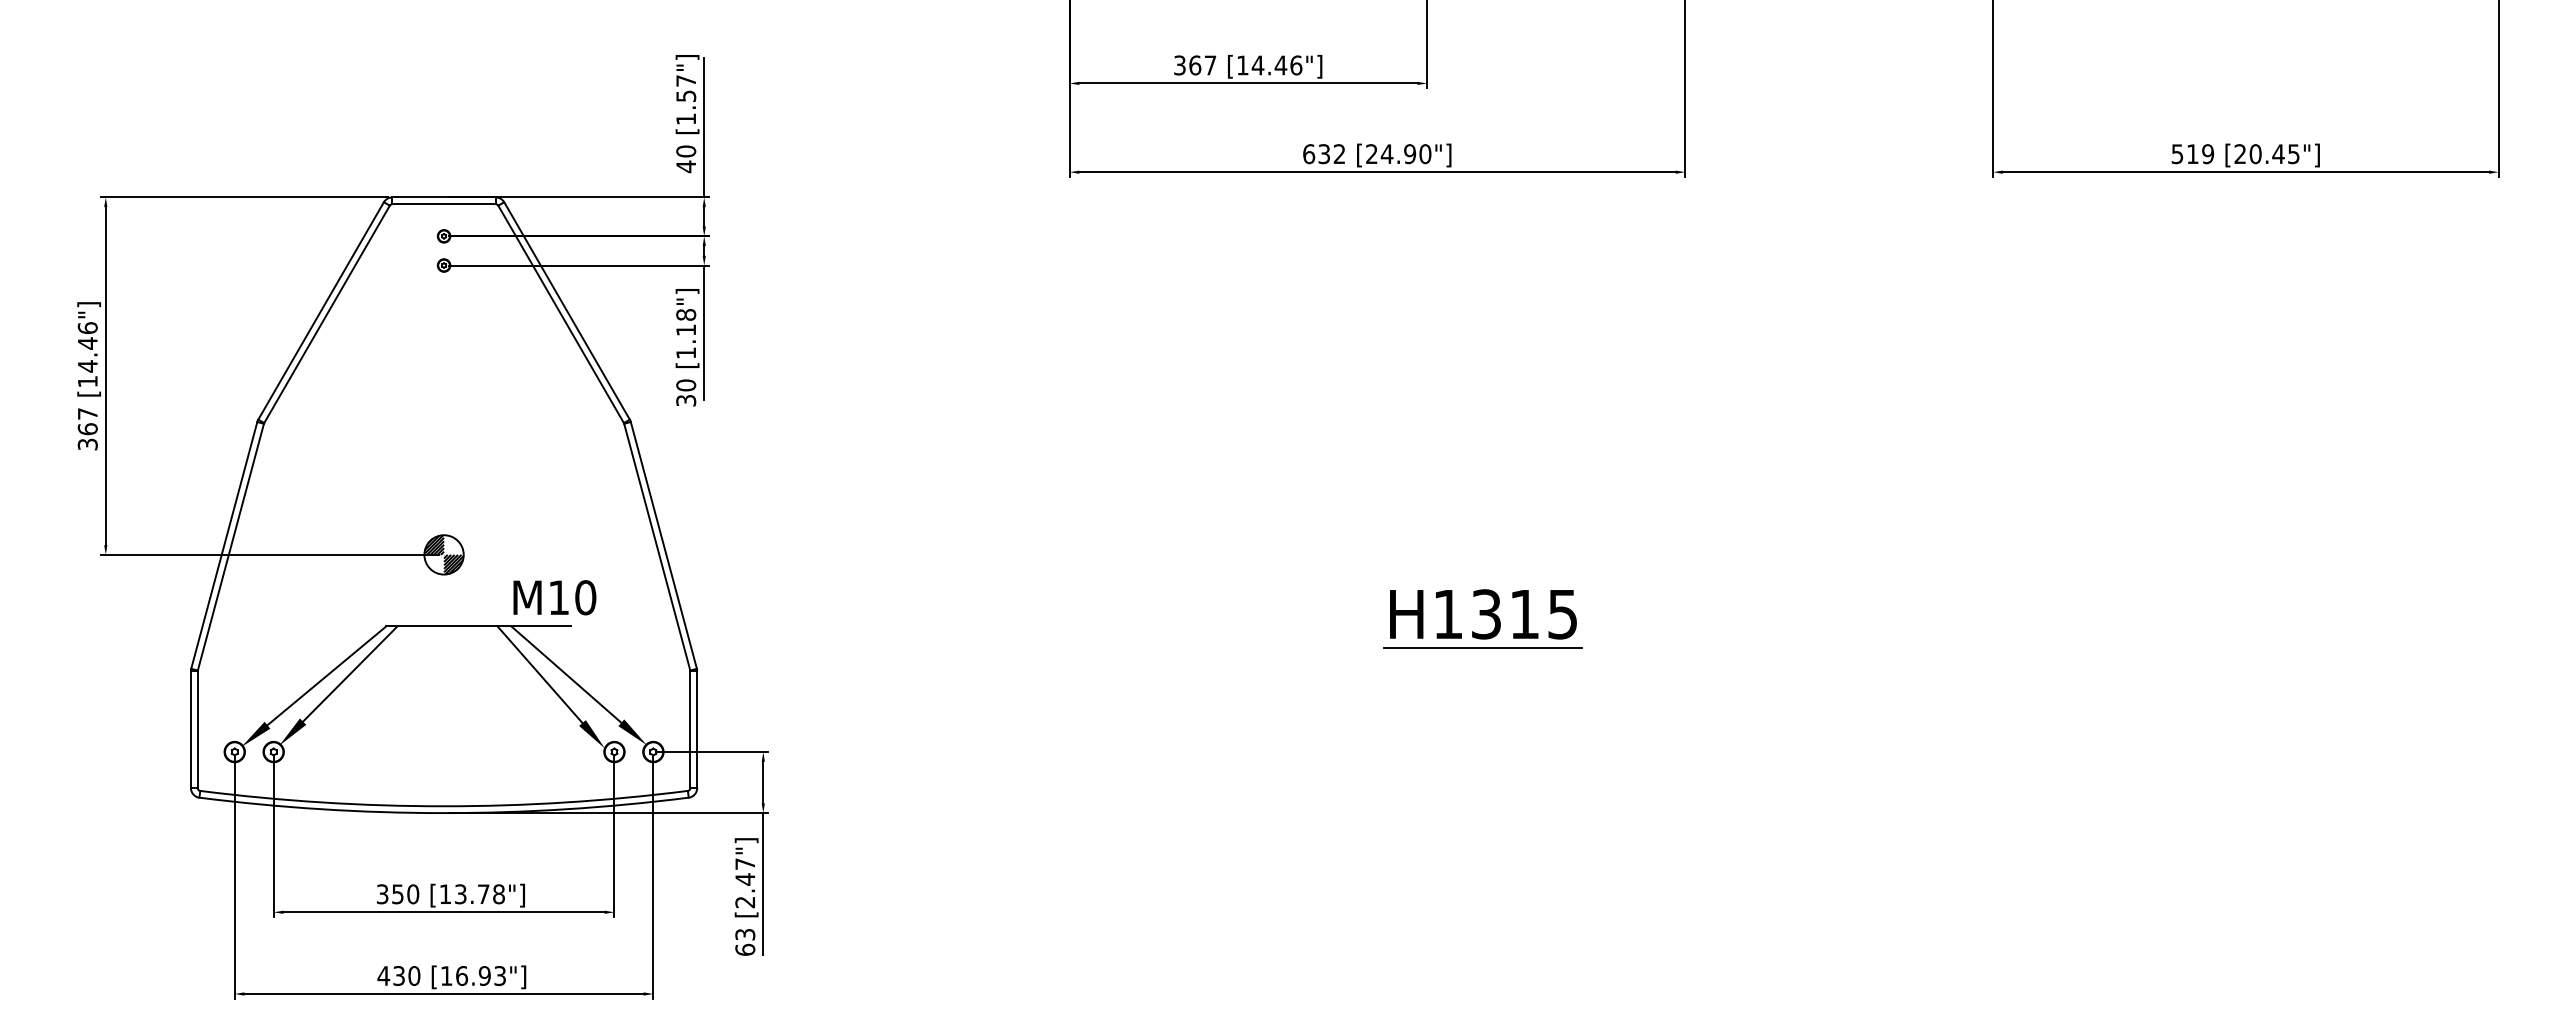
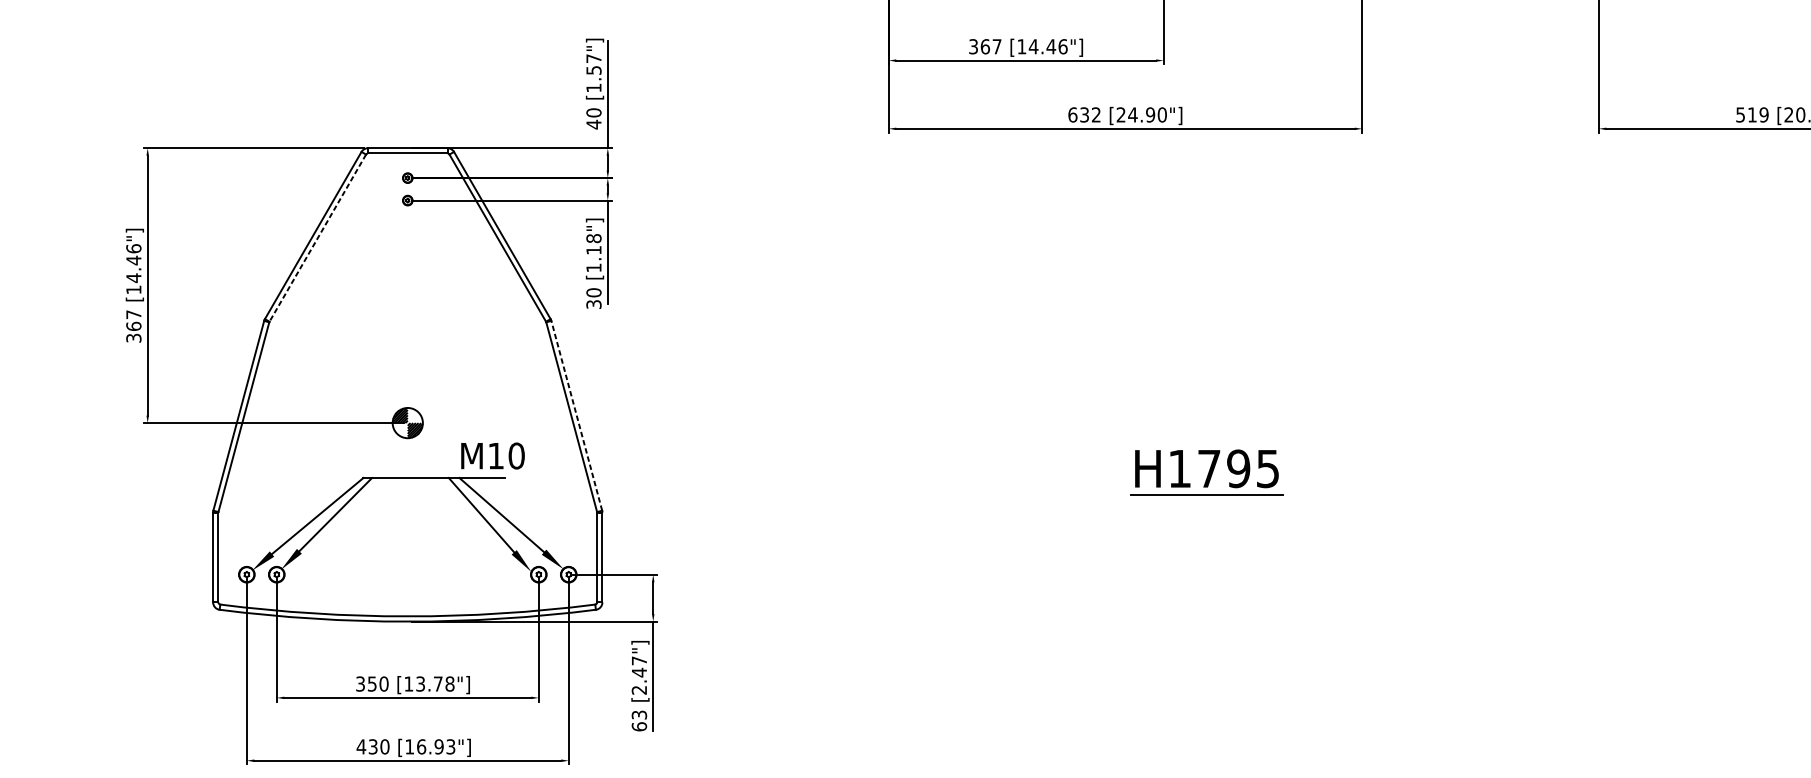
line: (327, 314) -> (318, 238), solid -> dashed
line: (663, 545) -> (576, 415), solid -> dashed
text: (1505, 614) -> (1223, 468), H1315 -> H1795

